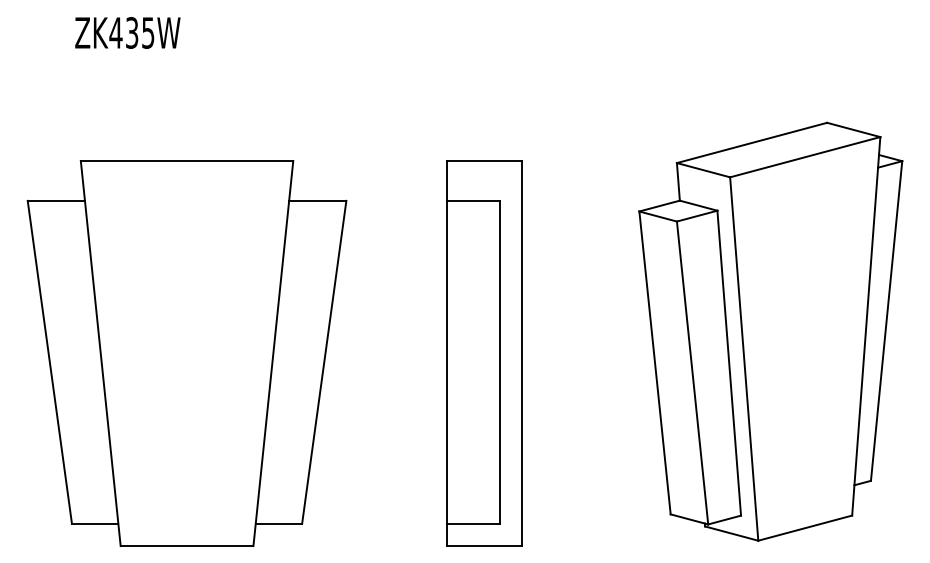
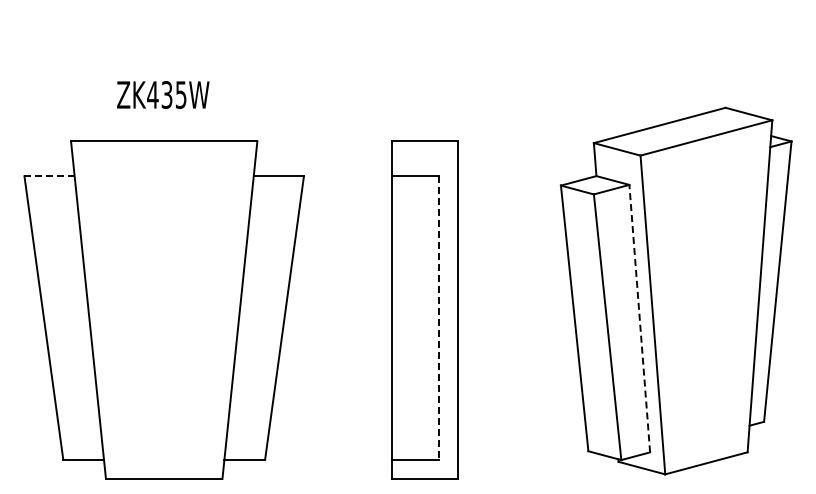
text: (128, 32) -> (163, 94), moved
line: (56, 201) -> (49, 176), solid -> dashed
line: (499, 361) -> (438, 317), solid -> dashed
line: (728, 363) -> (639, 318), solid -> dashed

